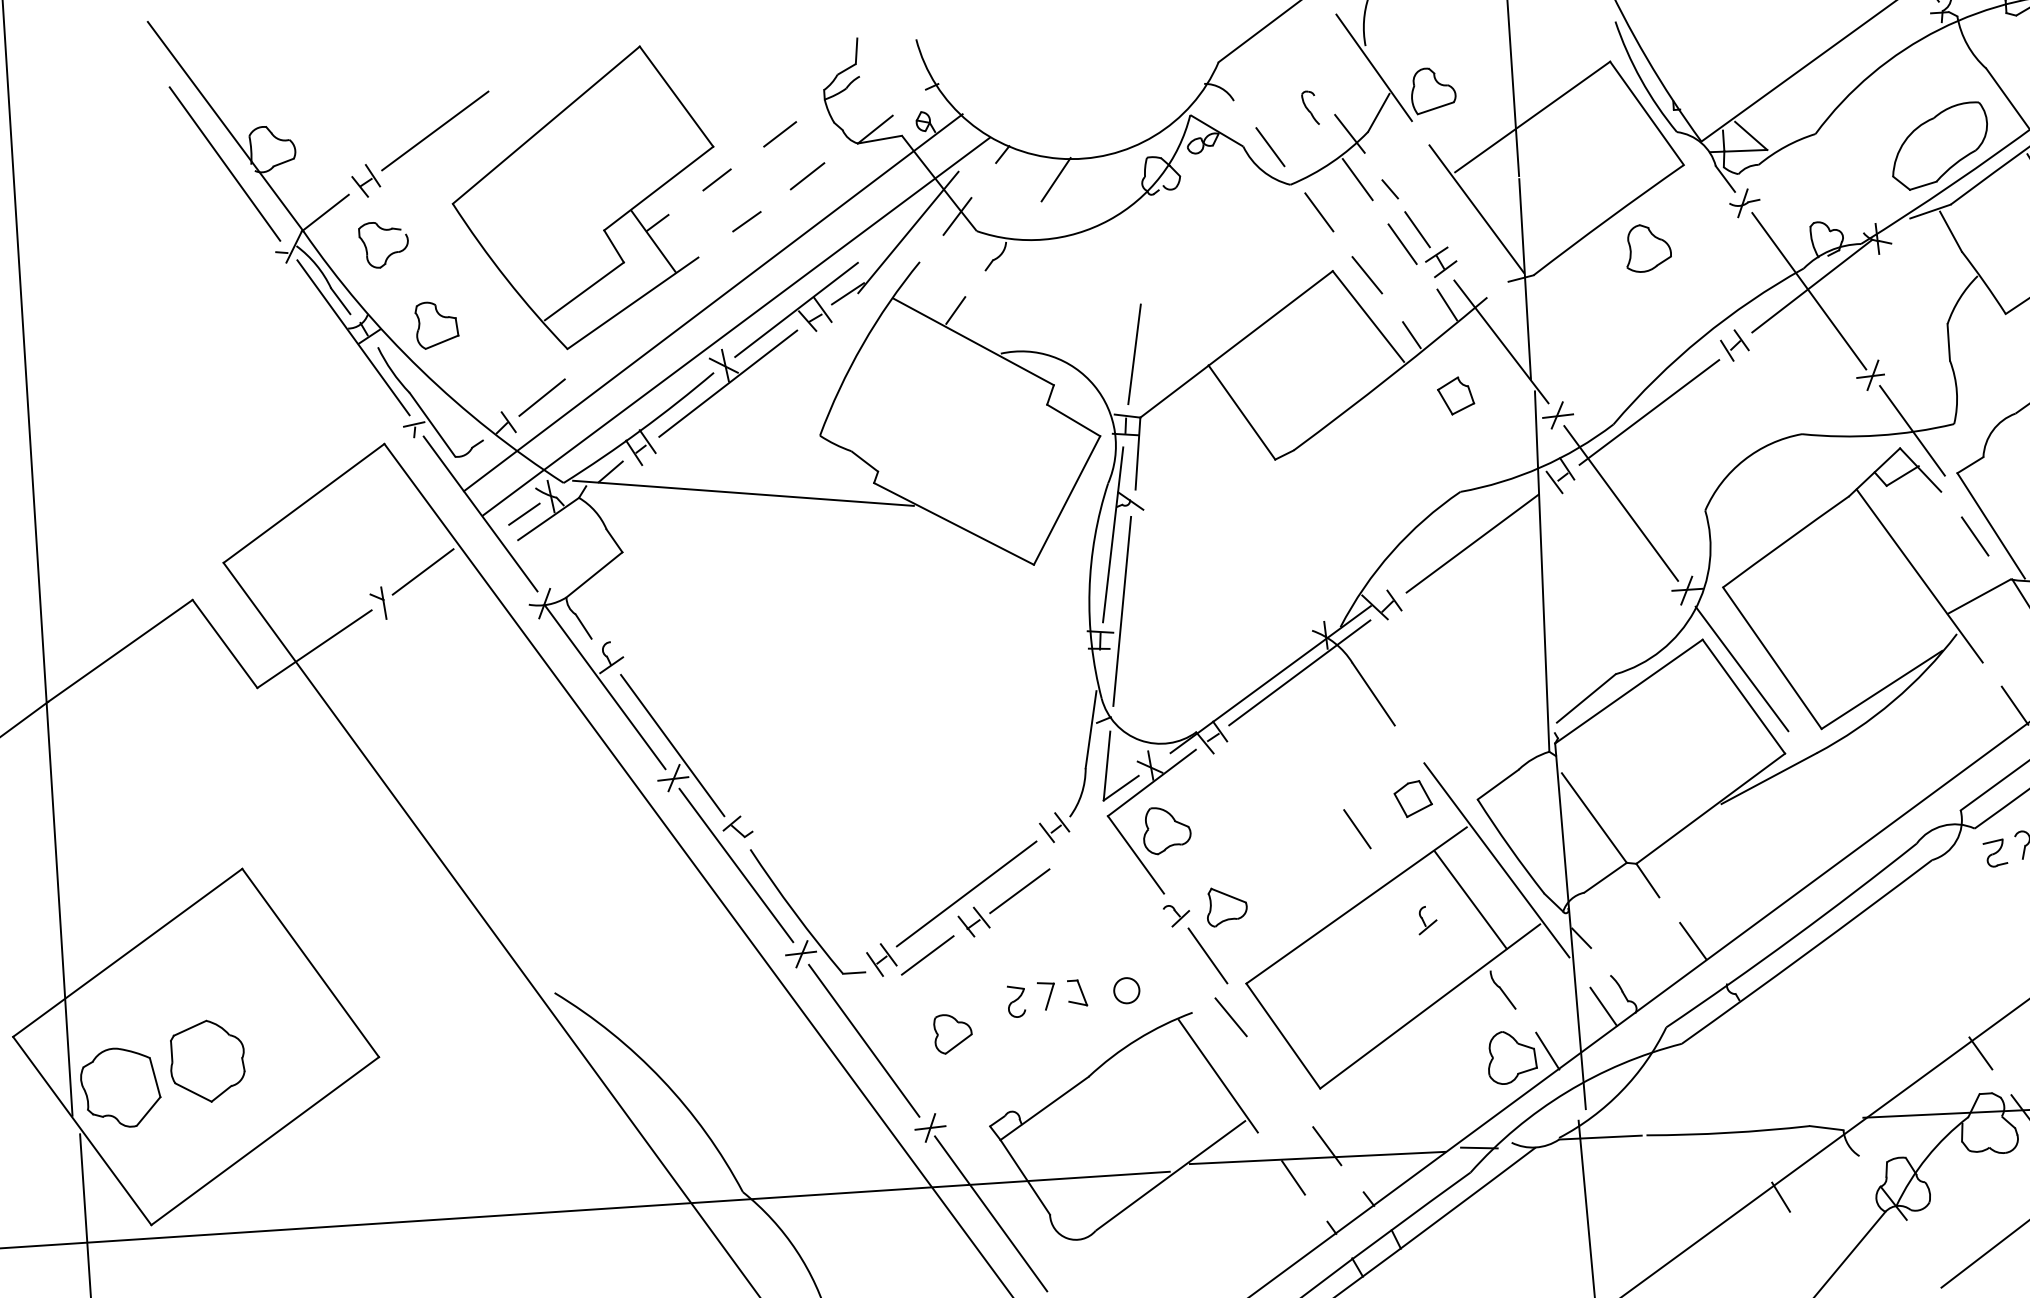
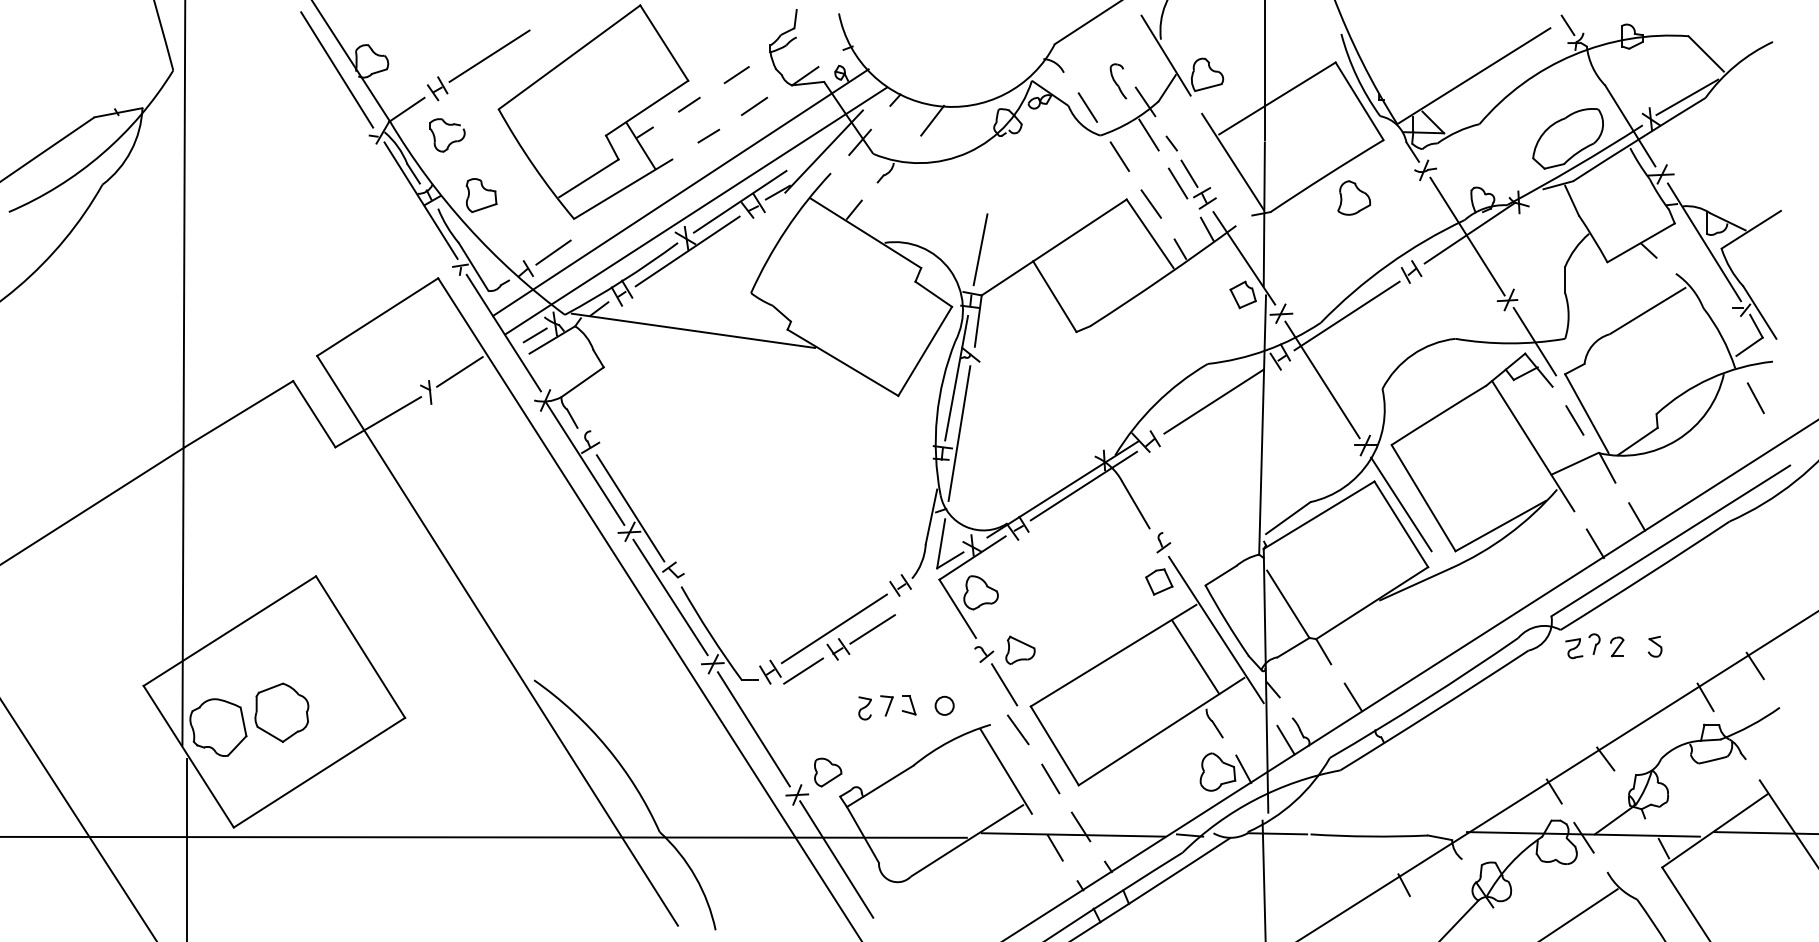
part: (1310, 108) -> (1118, 81), size x1.43
part: (1455, 395) -> (1242, 294), moved
line: (1356, 828) -> (1050, 778), moved
part: (1427, 920) -> (1163, 542), moved
part: (953, 1033) -> (828, 772), moved

